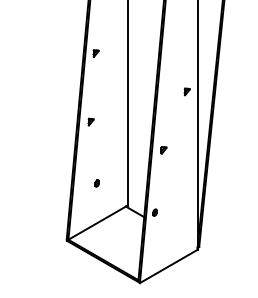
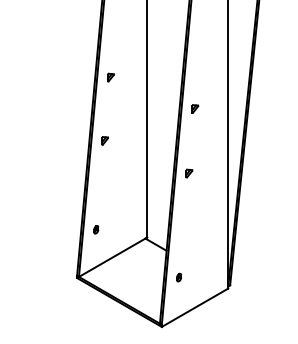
part: (95, 53) -> (110, 77), moved
part: (187, 91) -> (195, 108), moved
part: (97, 183) -> (96, 229), moved
part: (154, 212) -> (178, 277), moved

